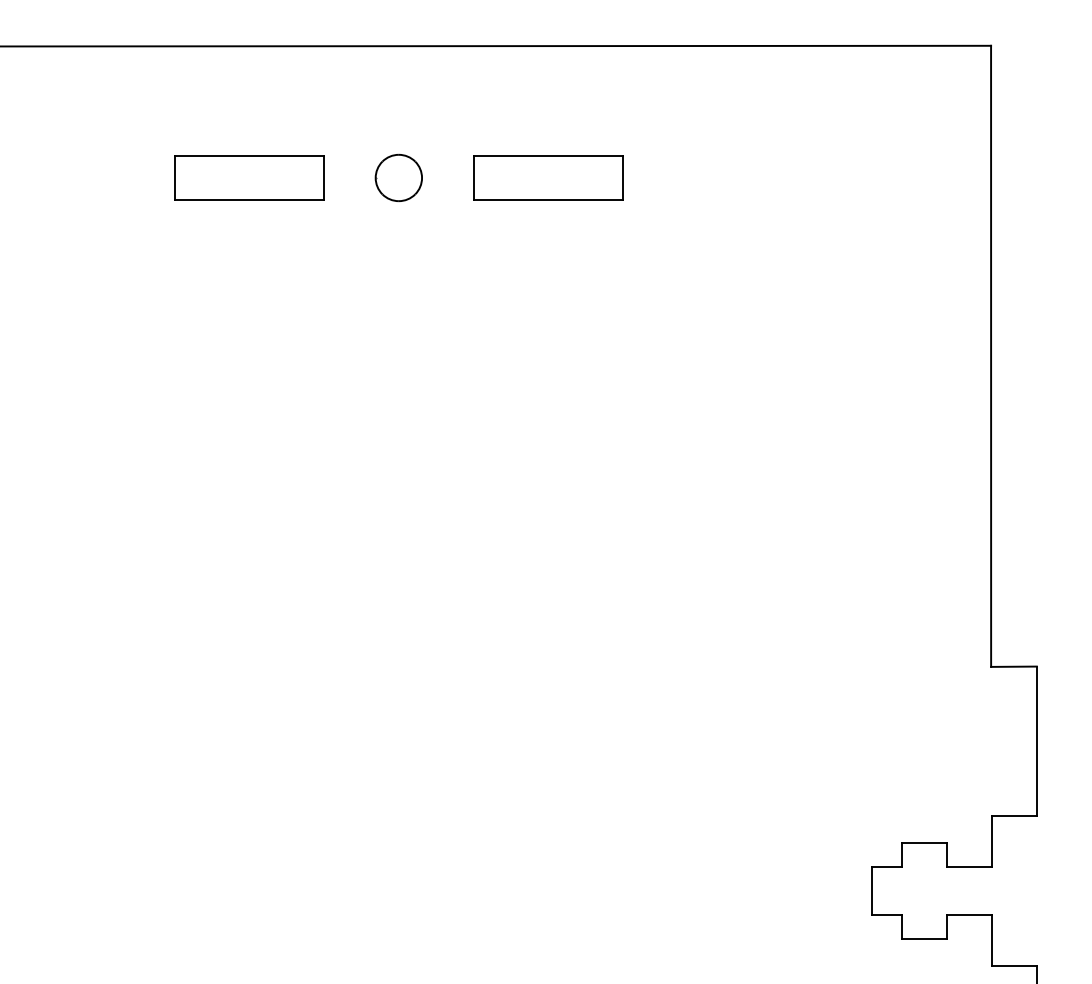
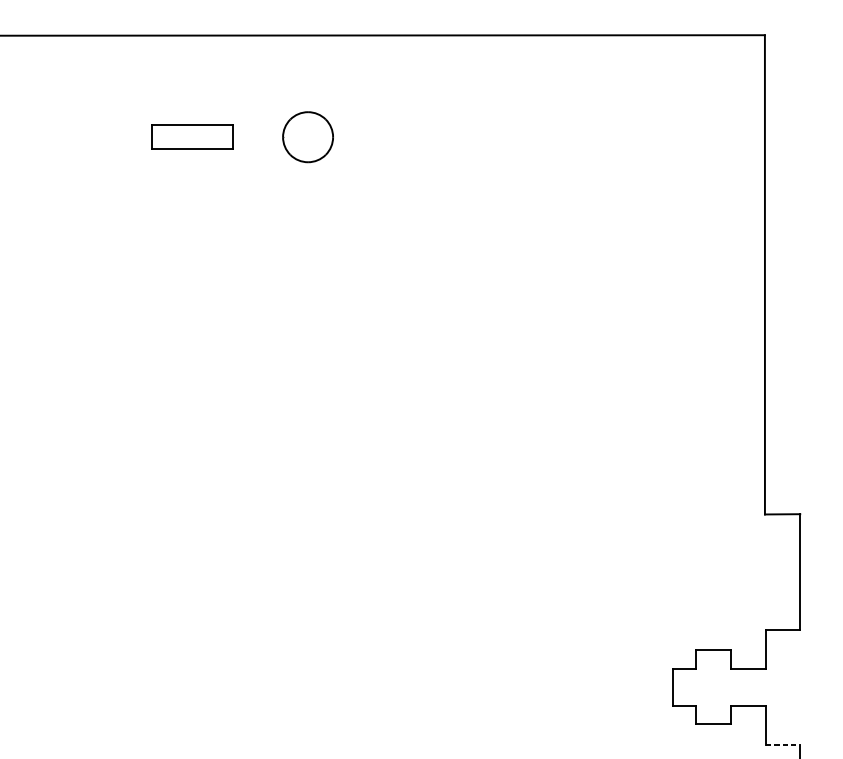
part: (249, 177) -> (192, 136), size x0.7
part: (398, 177) -> (307, 136), size x1.4
part: (548, 177) -> (423, 136), removed
line: (1014, 965) -> (782, 744), solid -> dashed

